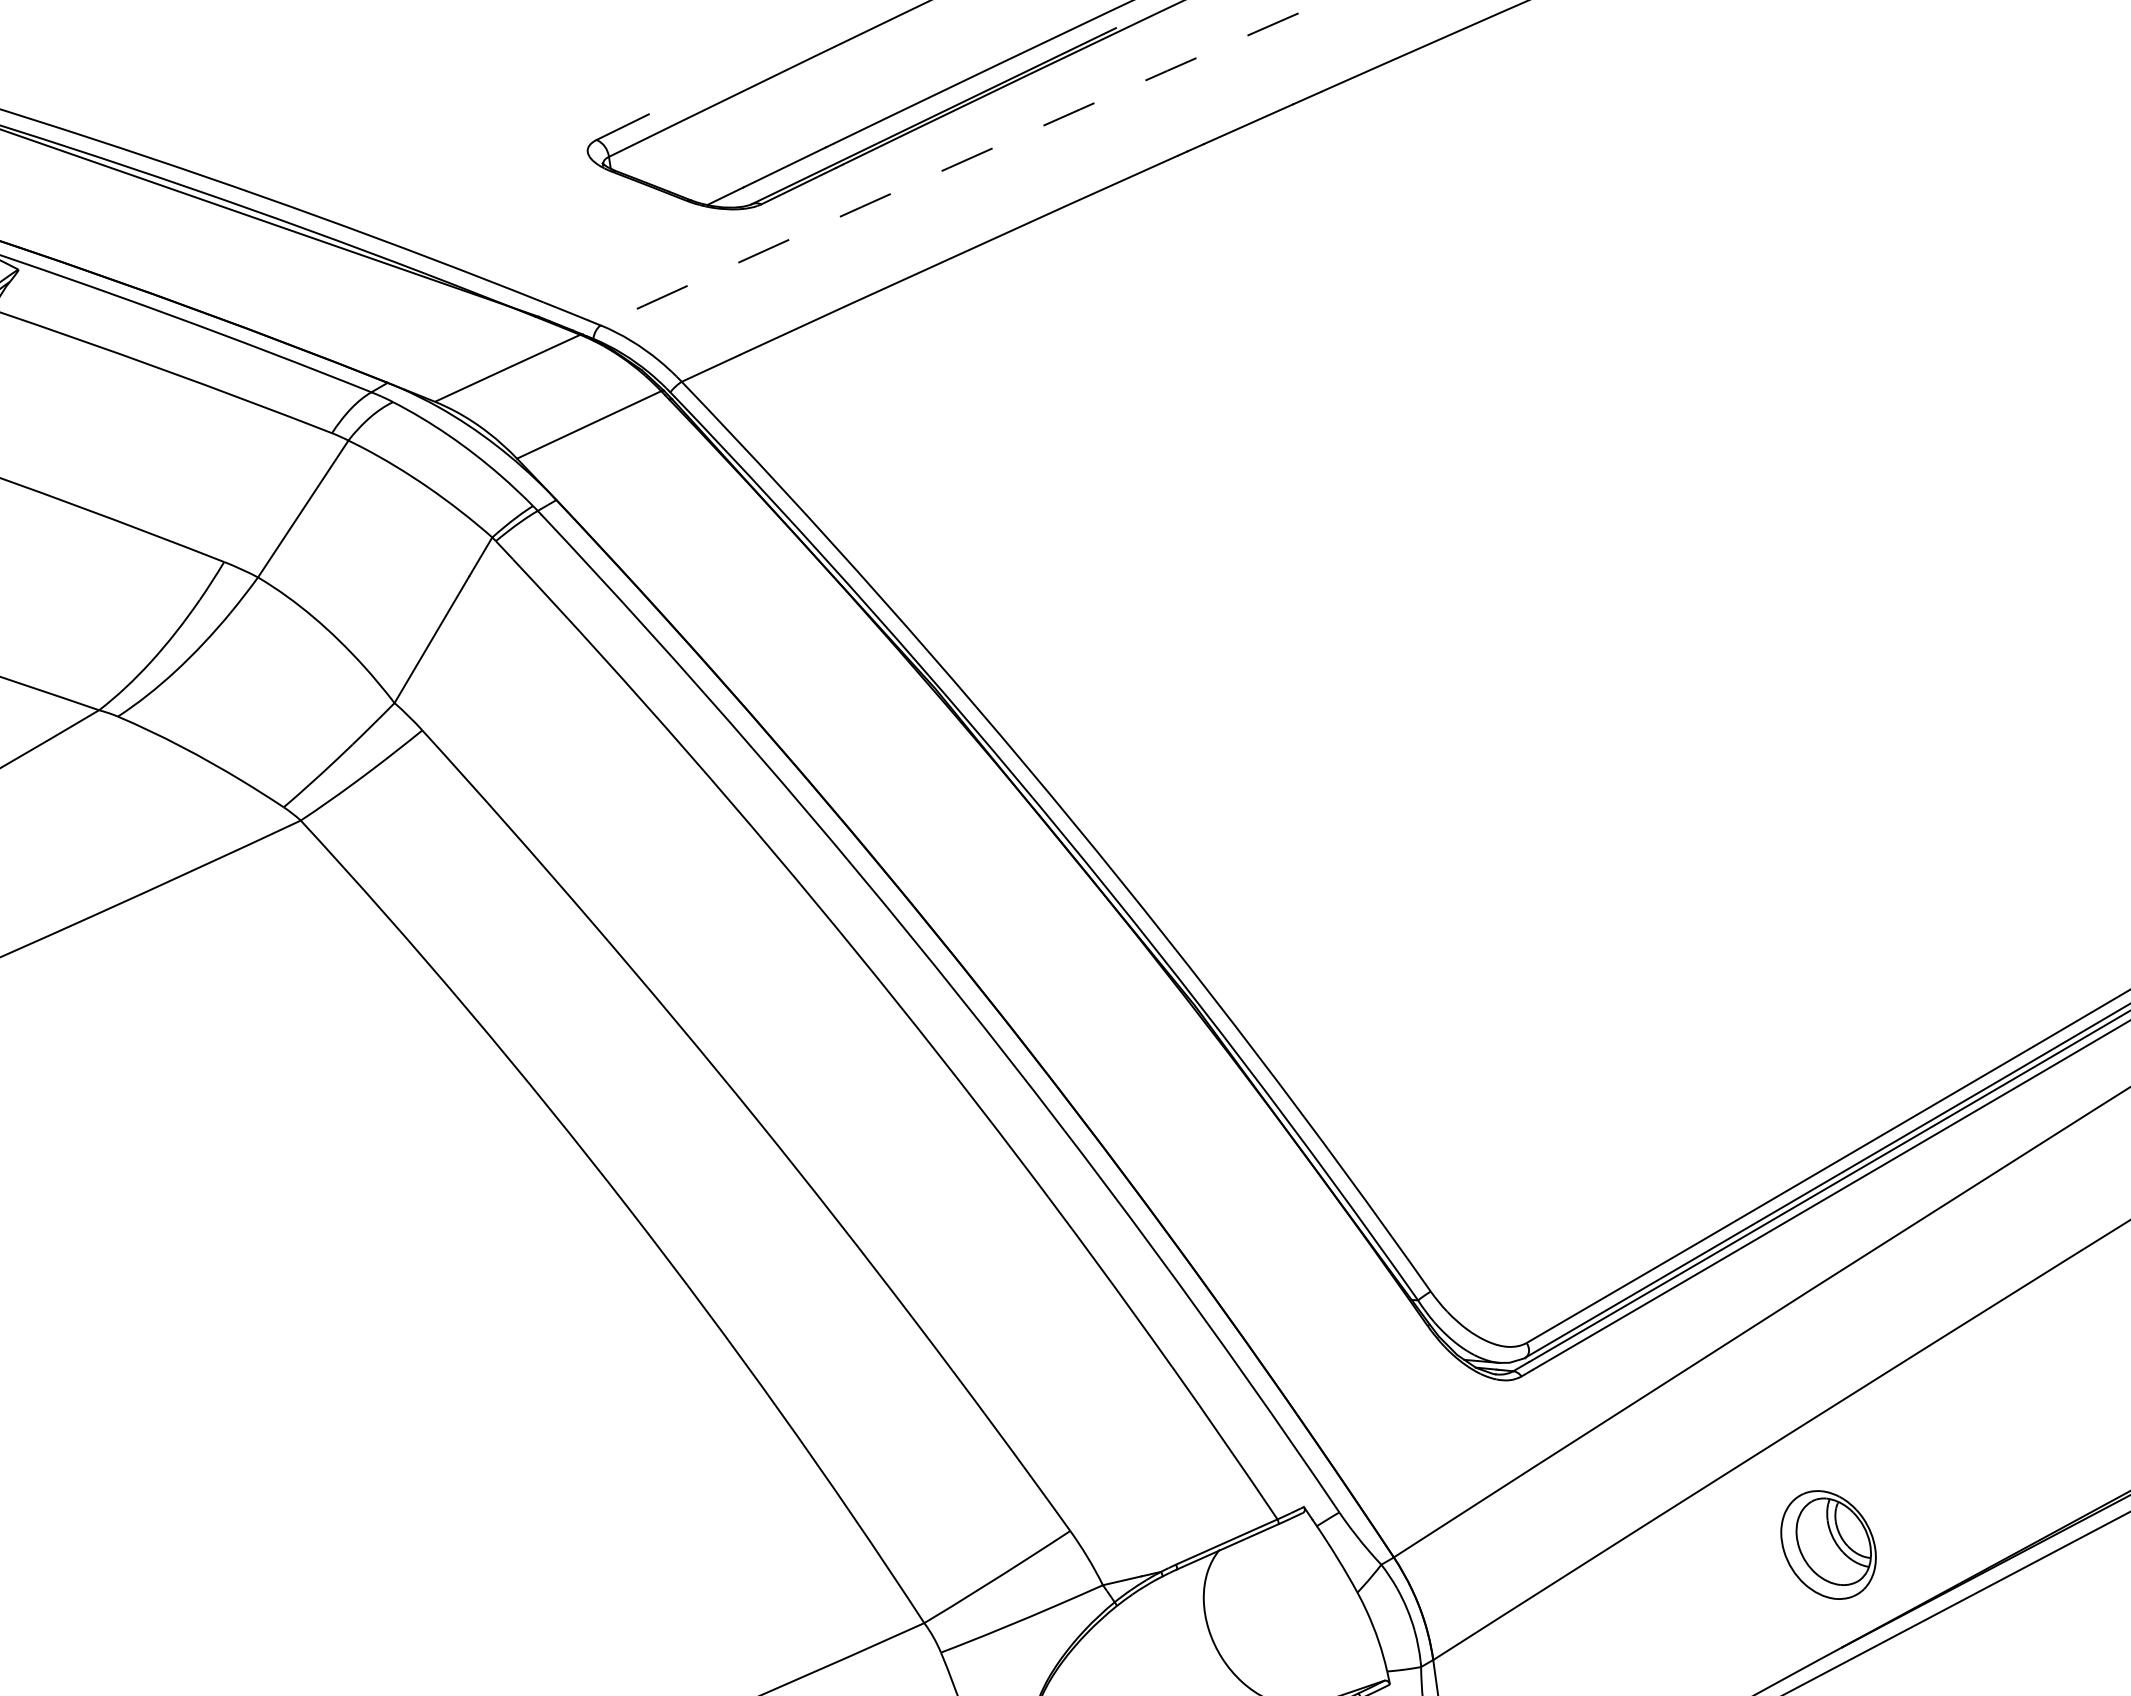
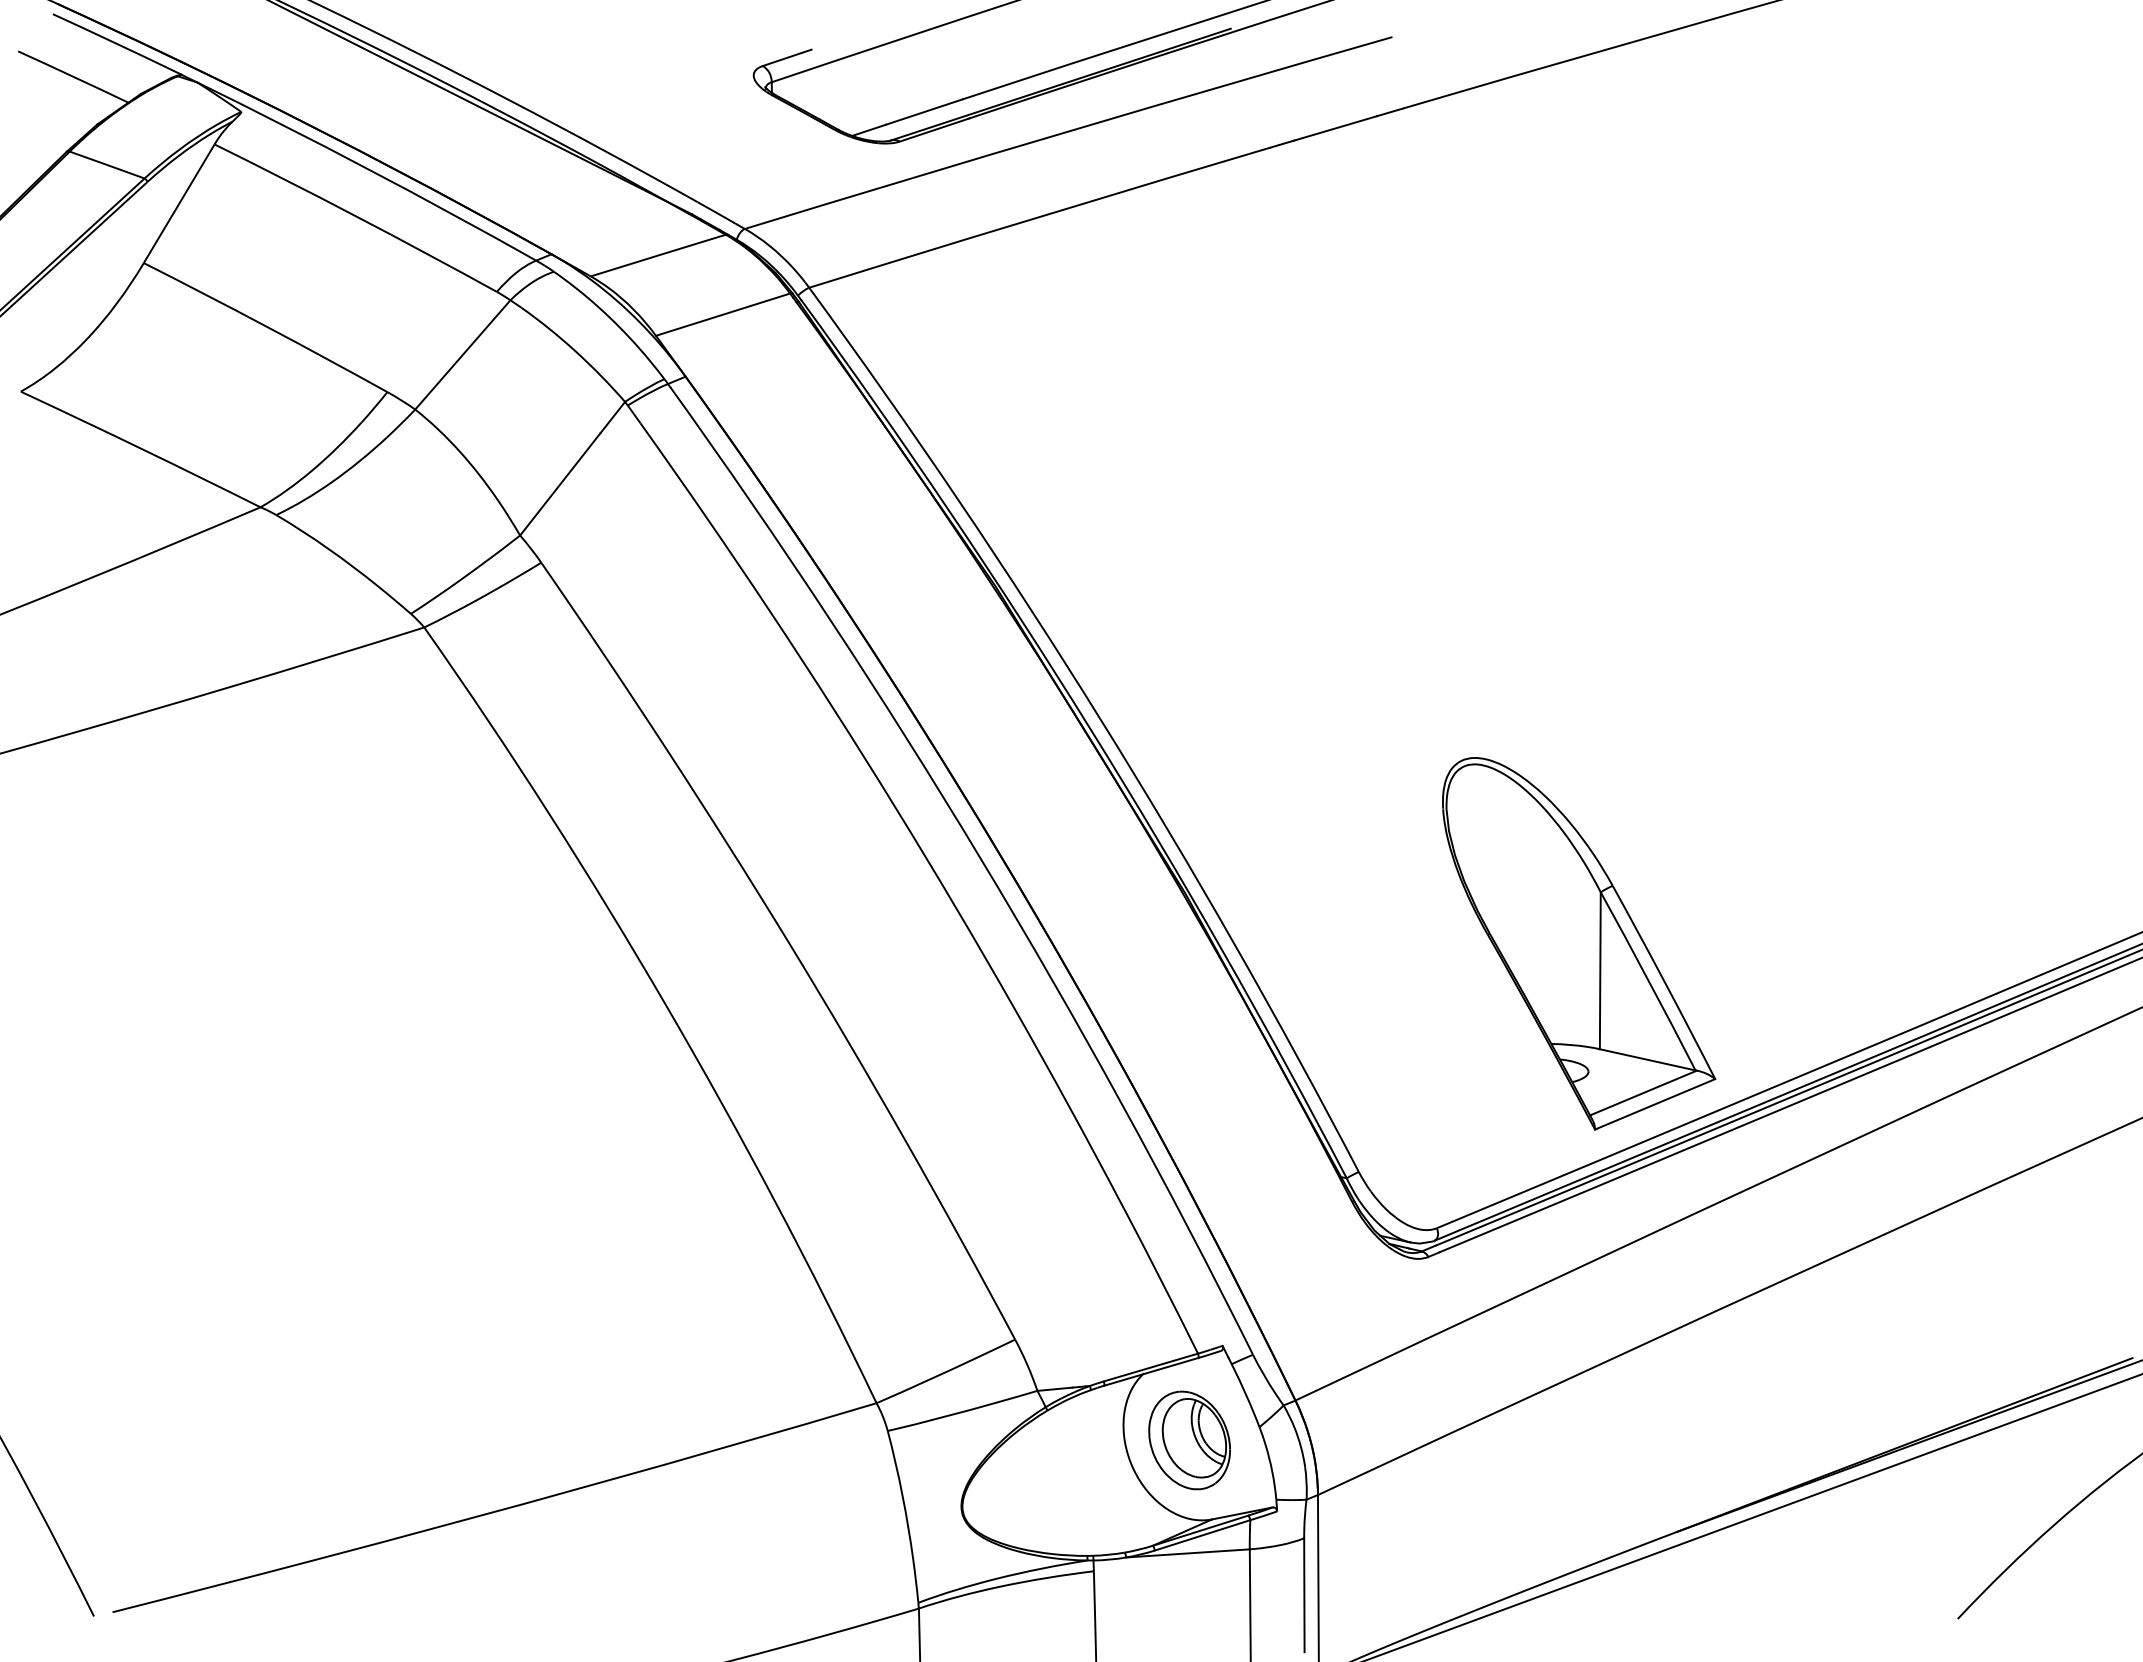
arc: (949, 167) -> (1068, 131), dashed -> solid
part: (1644, 1002) -> (1579, 943), added
part: (1828, 1545) -> (1189, 1440), moved

